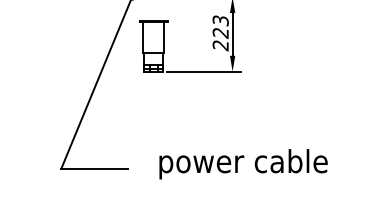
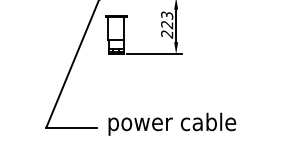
text: (243, 164) -> (172, 124), moved

